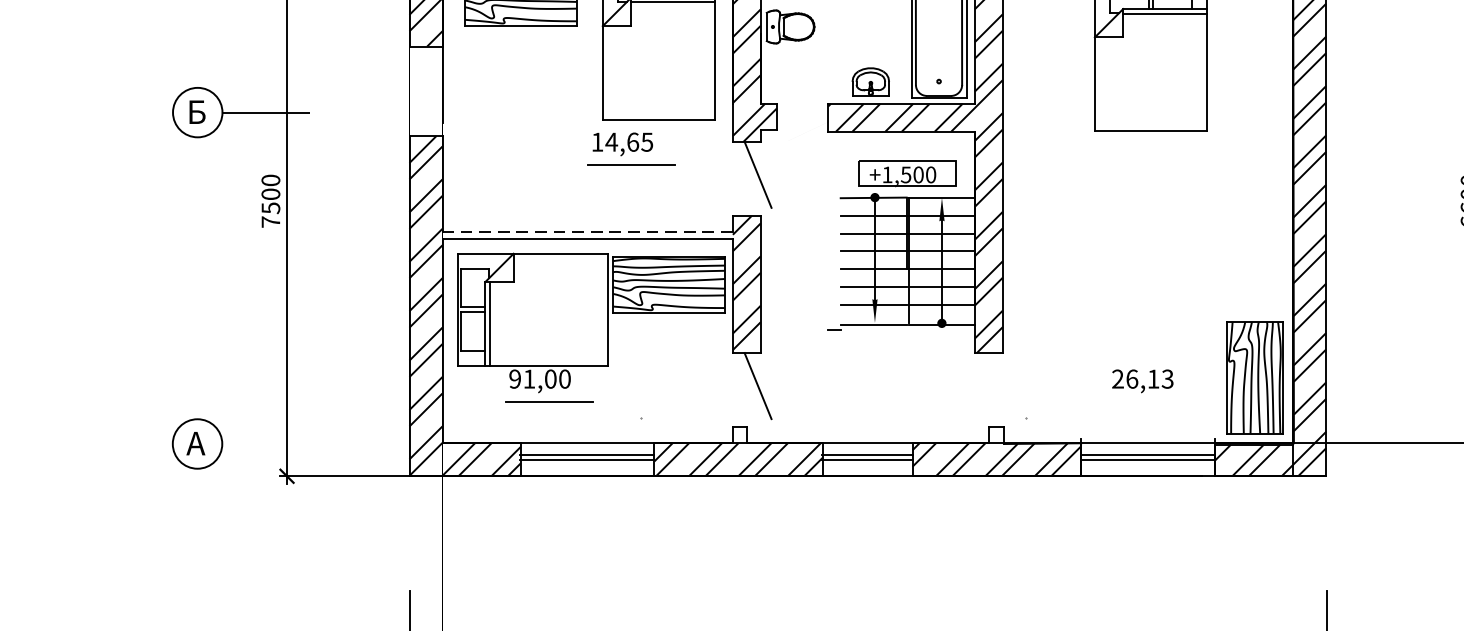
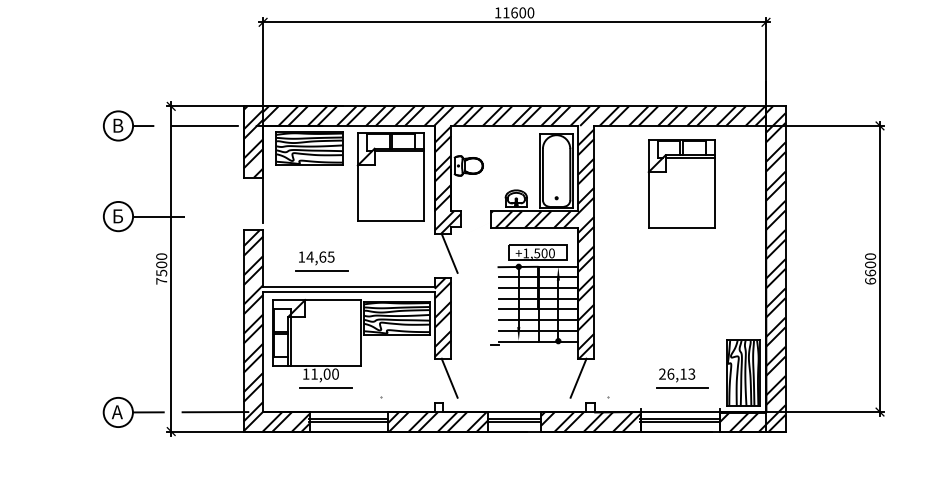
part: (630, 149) -> (321, 261), moved
line: (586, 232) -> (348, 287), dashed -> solid
text: (514, 378) -> (305, 373), 91,00 -> 11,00
line: (976, 384) -> (578, 377), added
line: (1151, 401) -> (682, 387), added
line: (319, 444) -> (190, 412), added

